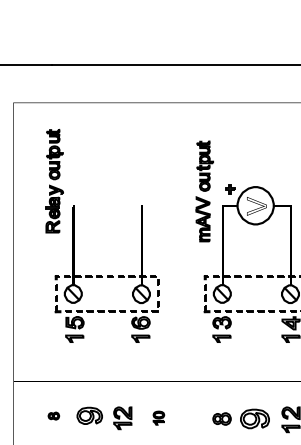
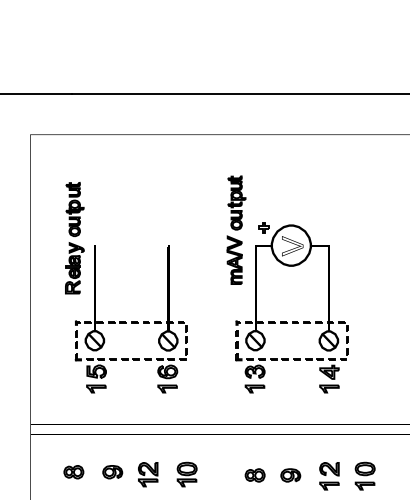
part: (54, 181) -> (74, 238), moved
part: (53, 416) -> (73, 472), size x1.67
part: (89, 416) -> (112, 472), size x0.71
part: (158, 418) -> (186, 474), size x1.67
part: (254, 419) -> (290, 475), size x0.62

